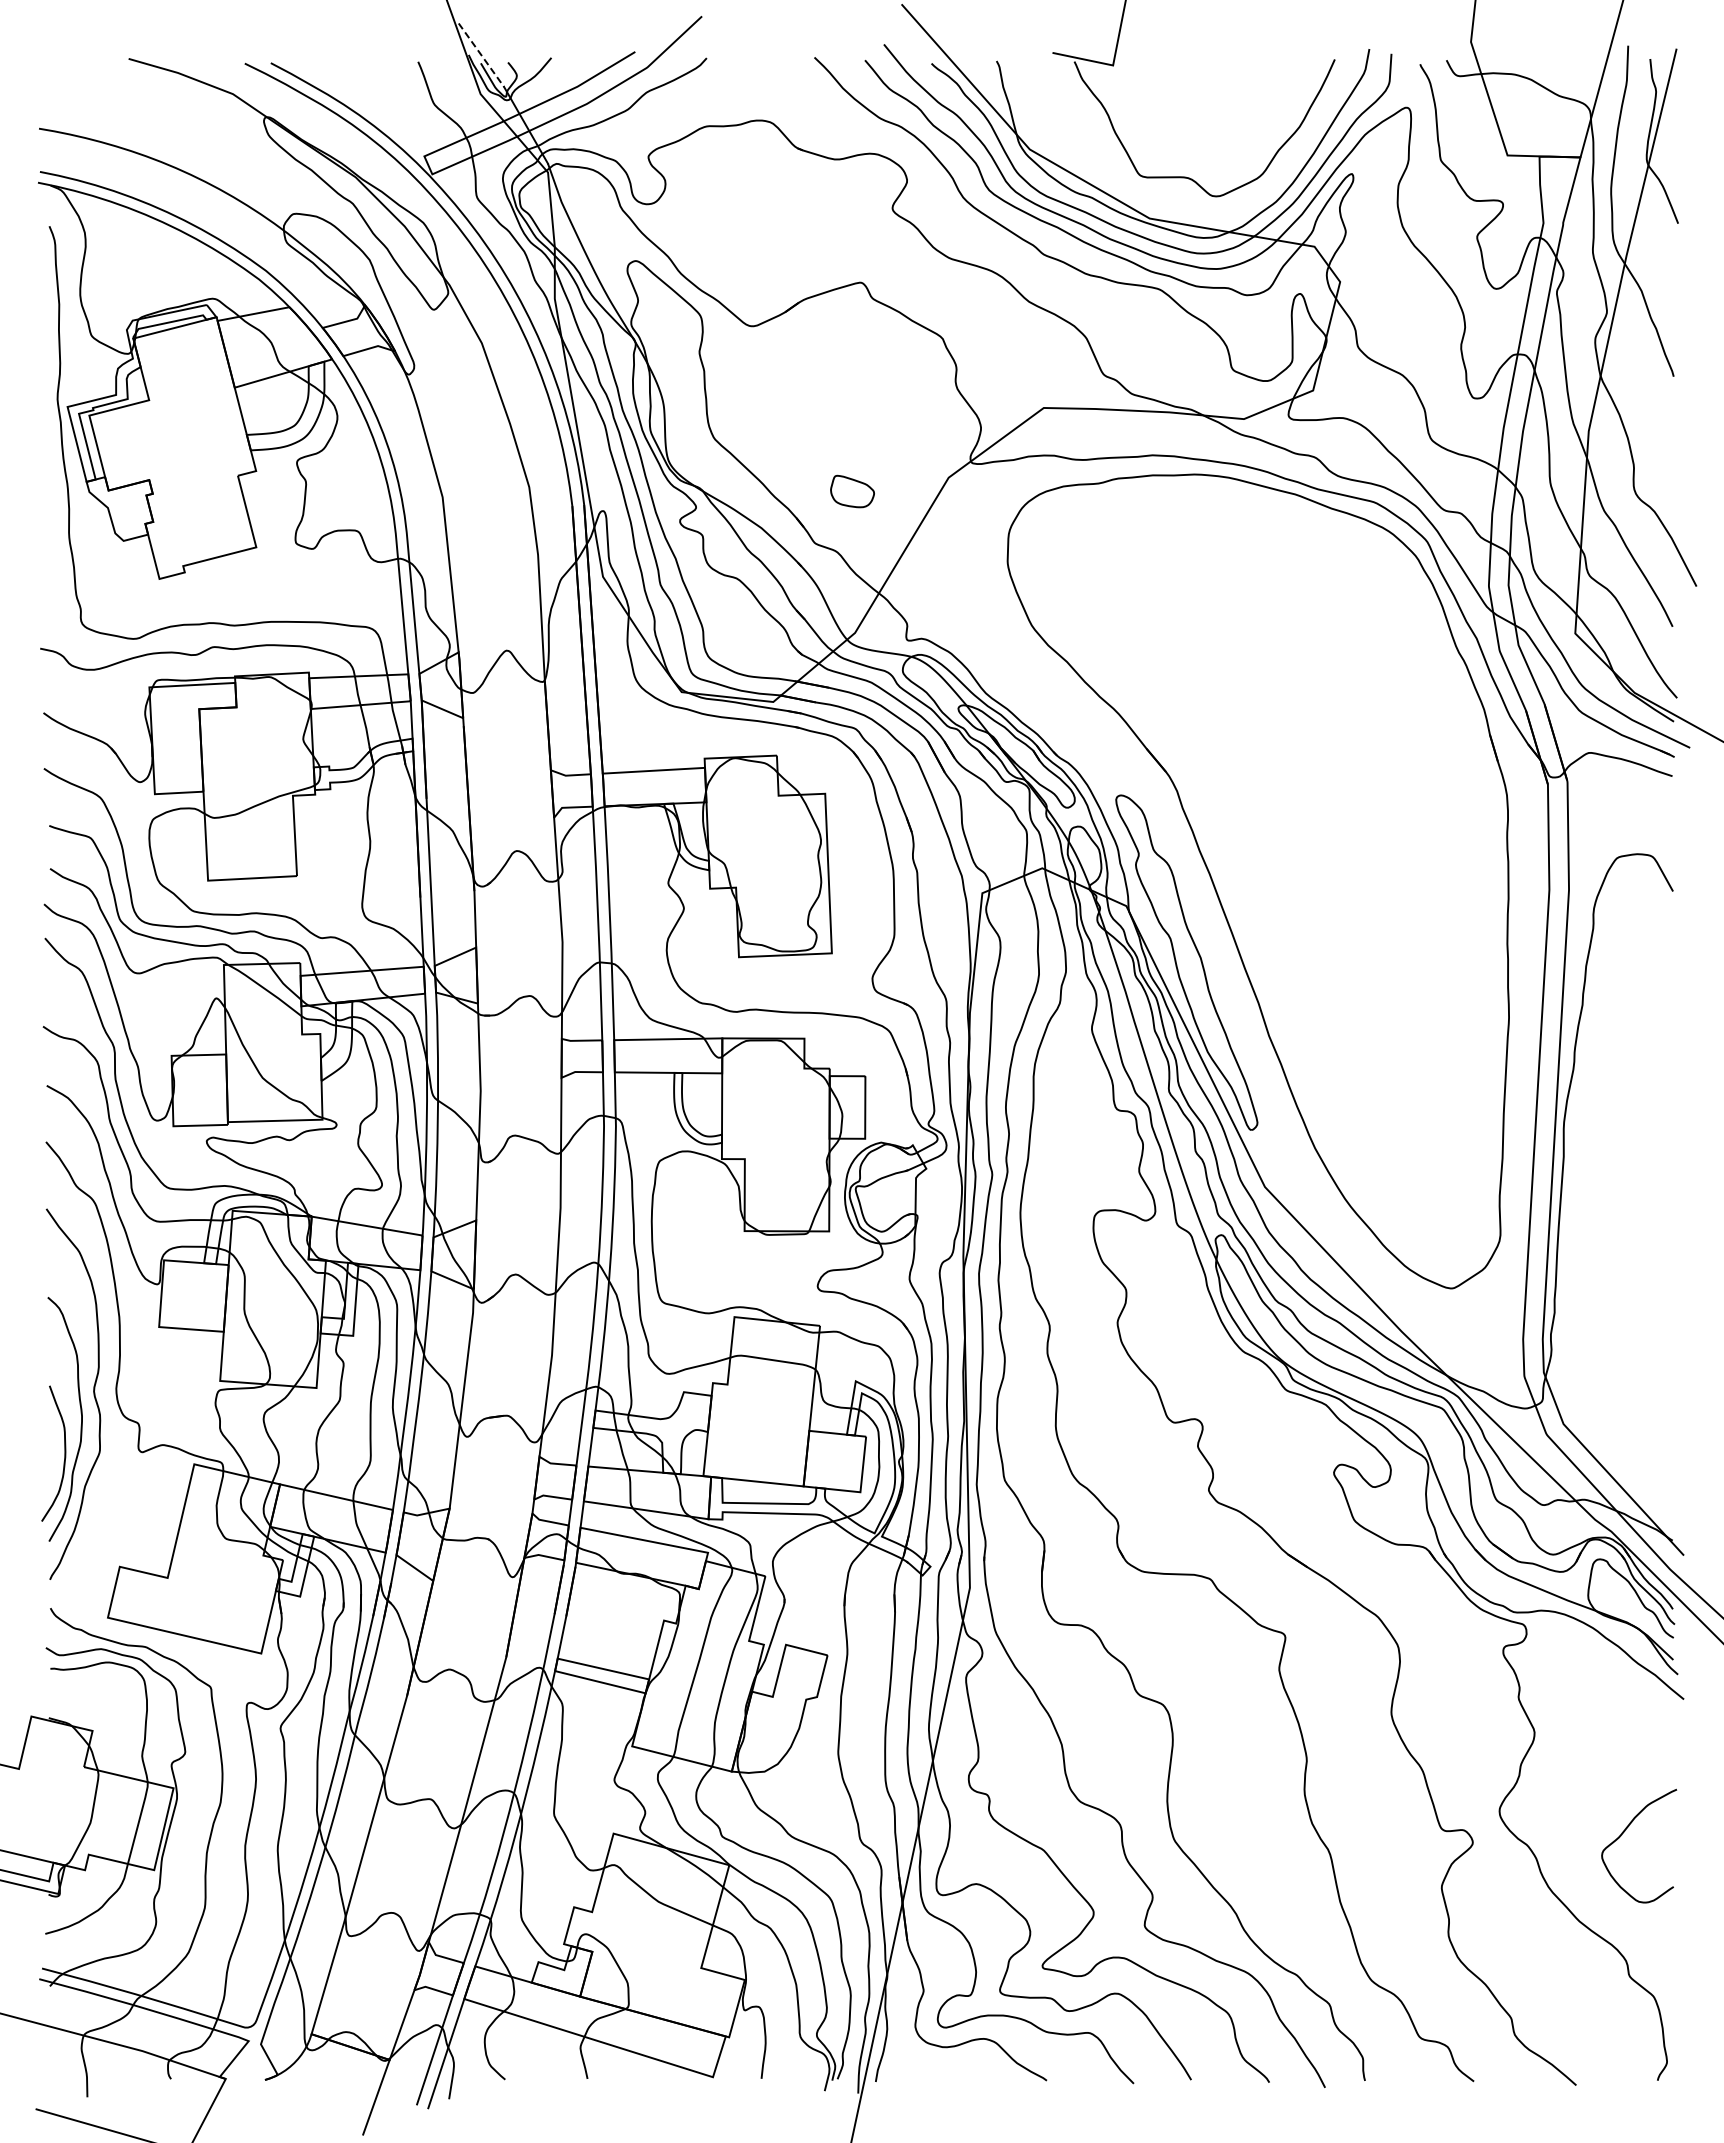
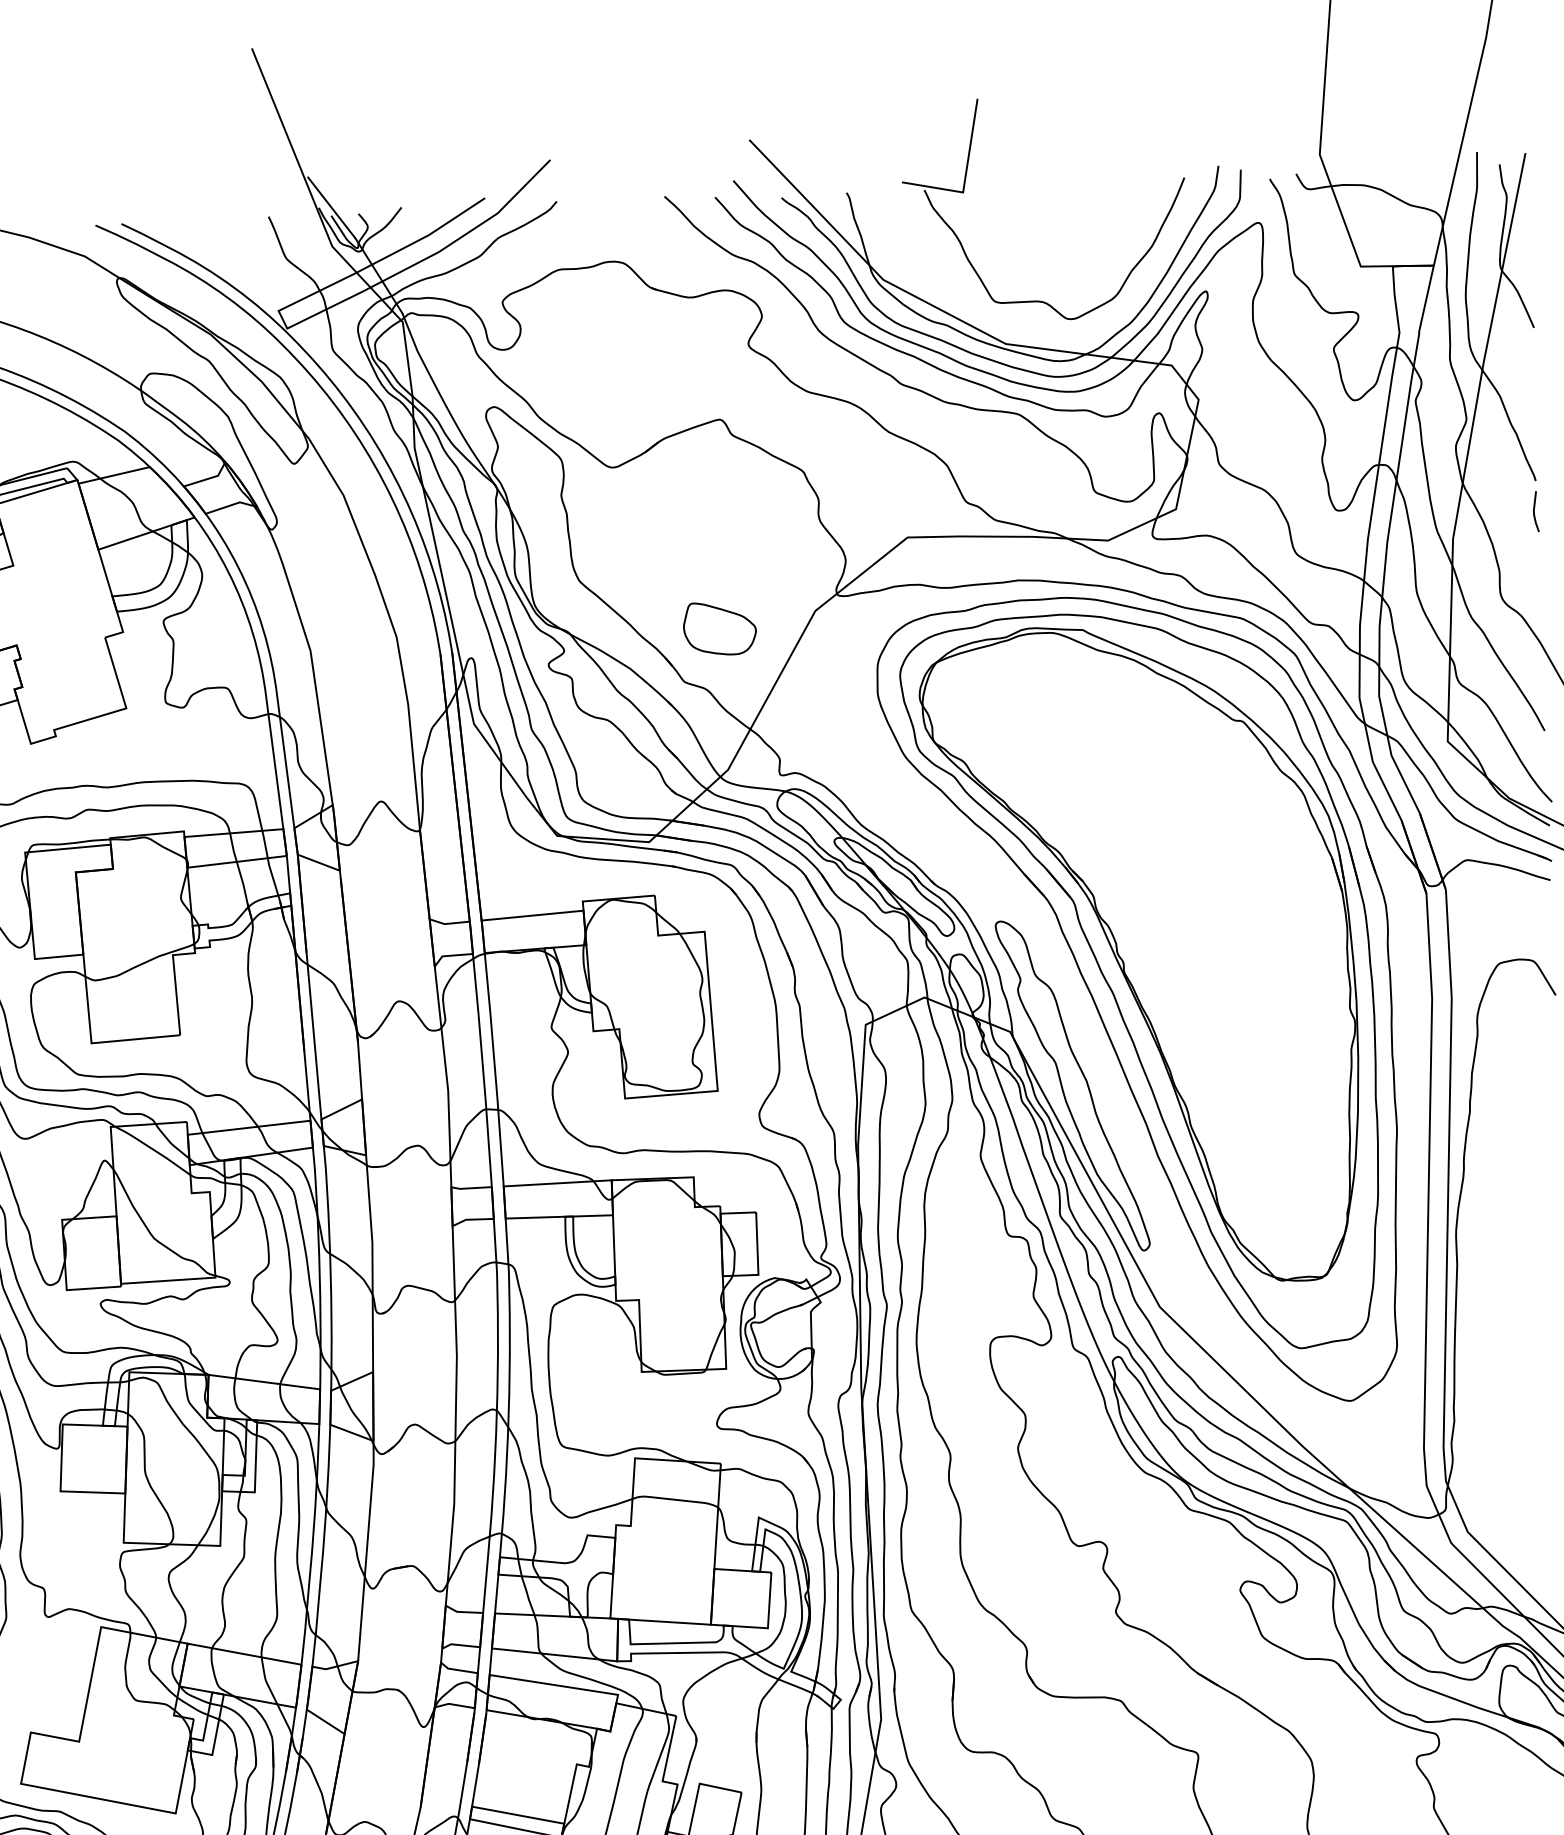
line: (481, 55) -> (331, 207), dashed -> solid
line: (1671, 407) -> (1534, 511), added
part: (852, 491) -> (719, 628), size x1.67
part: (1260, 862) -> (1142, 982), added

